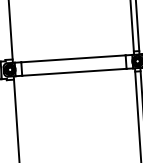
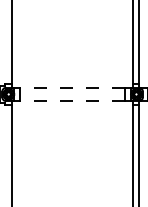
line: (73, 58) -> (72, 87), solid -> dashed
line: (74, 72) -> (72, 101), solid -> dashed

